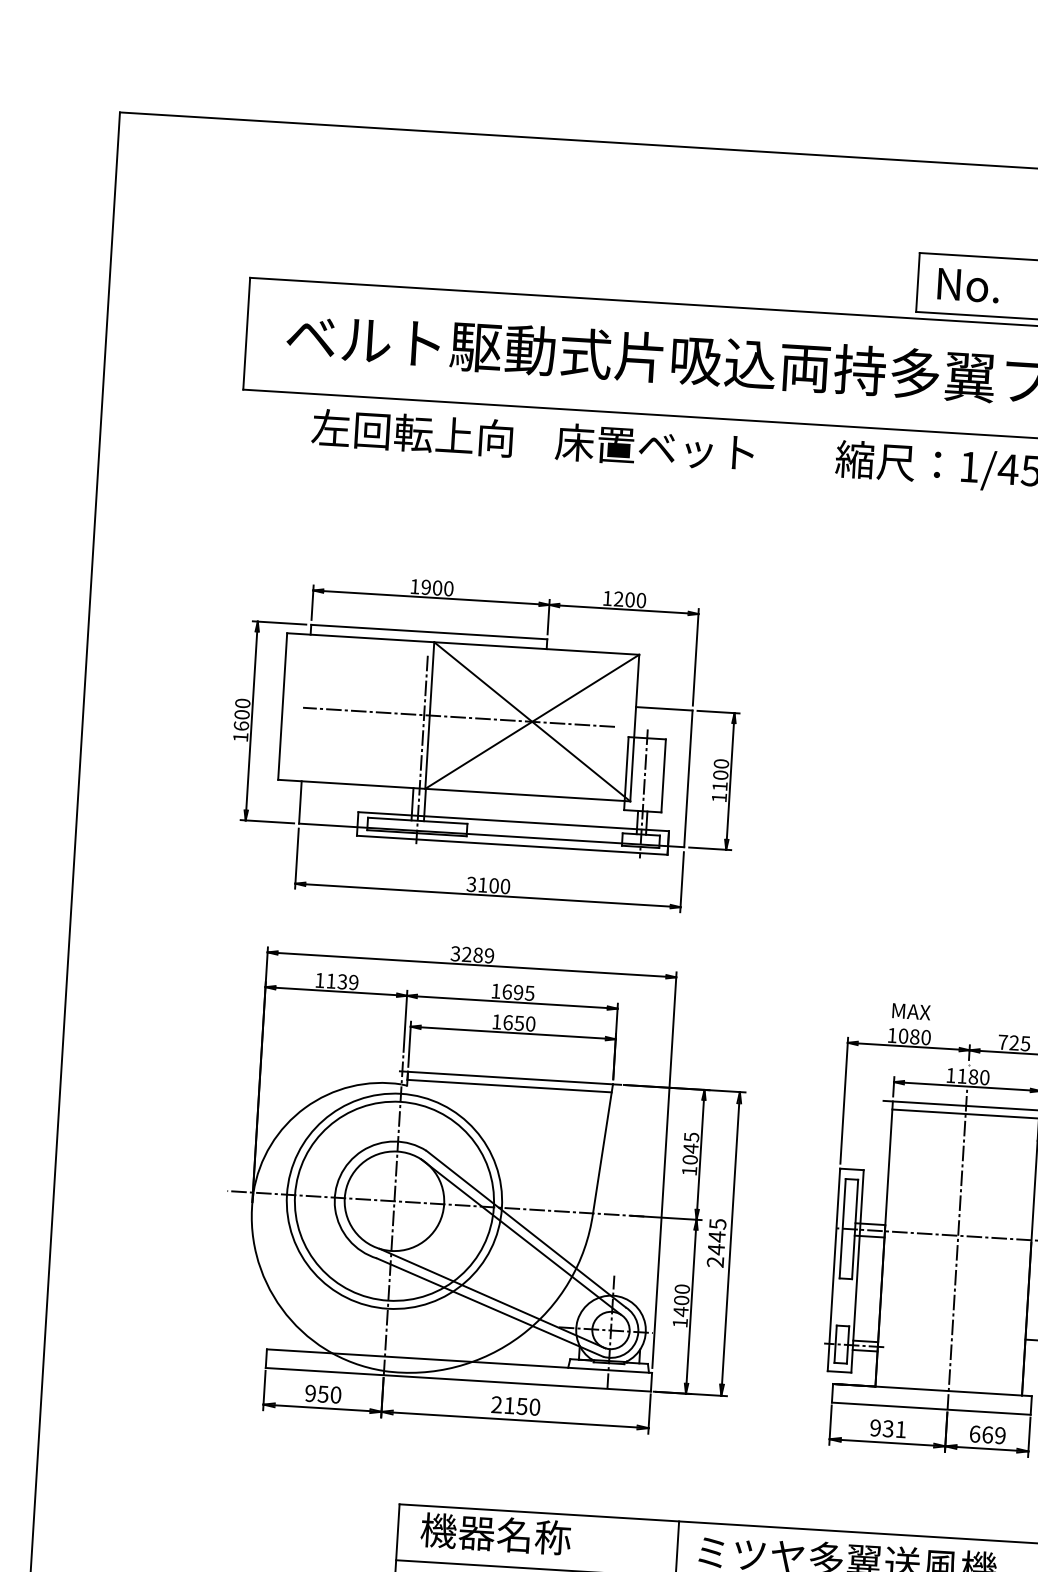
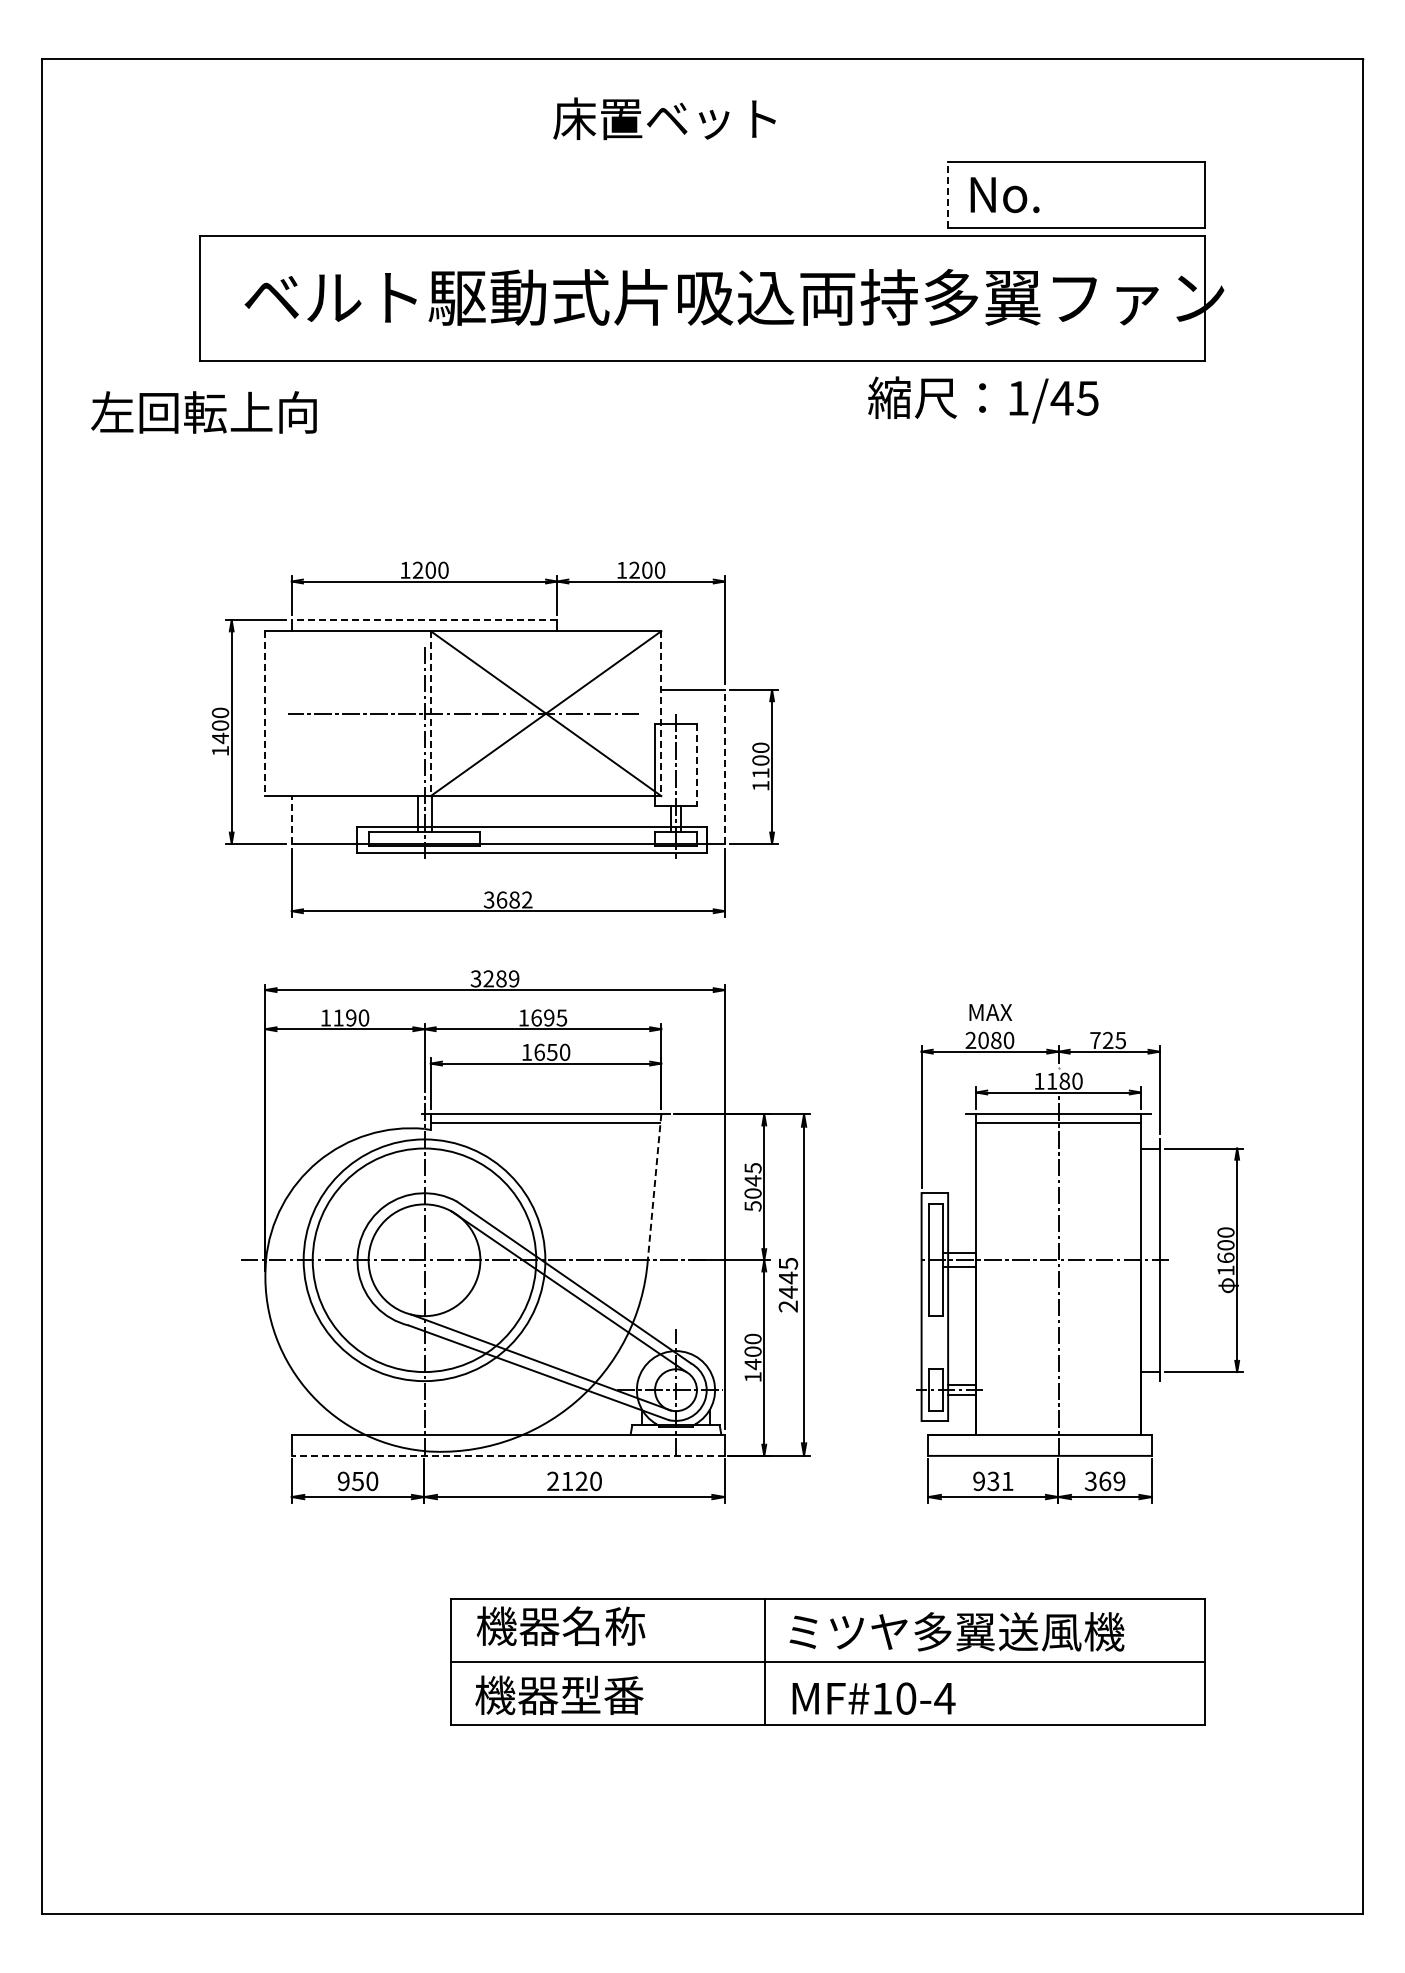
line: (918, 282) -> (948, 194), solid -> dashed
text: (411, 433) -> (203, 412), moved
text: (654, 447) -> (664, 118), moved
text: (425, 587) -> (417, 570), 1900 -> 1200
line: (429, 632) -> (424, 620), solid -> dashed
line: (282, 707) -> (265, 714), solid -> dashed
line: (429, 716) -> (430, 714), solid -> dashed
text: (241, 726) -> (220, 738), 1600 -> 1400
line: (634, 728) -> (661, 714), solid -> dashed
line: (663, 776) -> (696, 765), solid -> dashed
line: (688, 778) -> (724, 766), solid -> dashed
line: (300, 802) -> (291, 819), solid -> dashed
text: (494, 885) -> (514, 899), 3100 -> 3682
text: (348, 981) -> (357, 1017), 1139 -> 1190
text: (891, 1034) -> (970, 1039), 1080 -> 2080
line: (602, 1149) -> (654, 1187), solid -> dashed
text: (689, 1171) -> (752, 1206), 1045 -> 5045
line: (458, 1379) -> (508, 1455), solid -> dashed
text: (522, 1406) -> (581, 1481), 2150 -> 2120
text: (974, 1434) -> (1090, 1481), 669 -> 369

